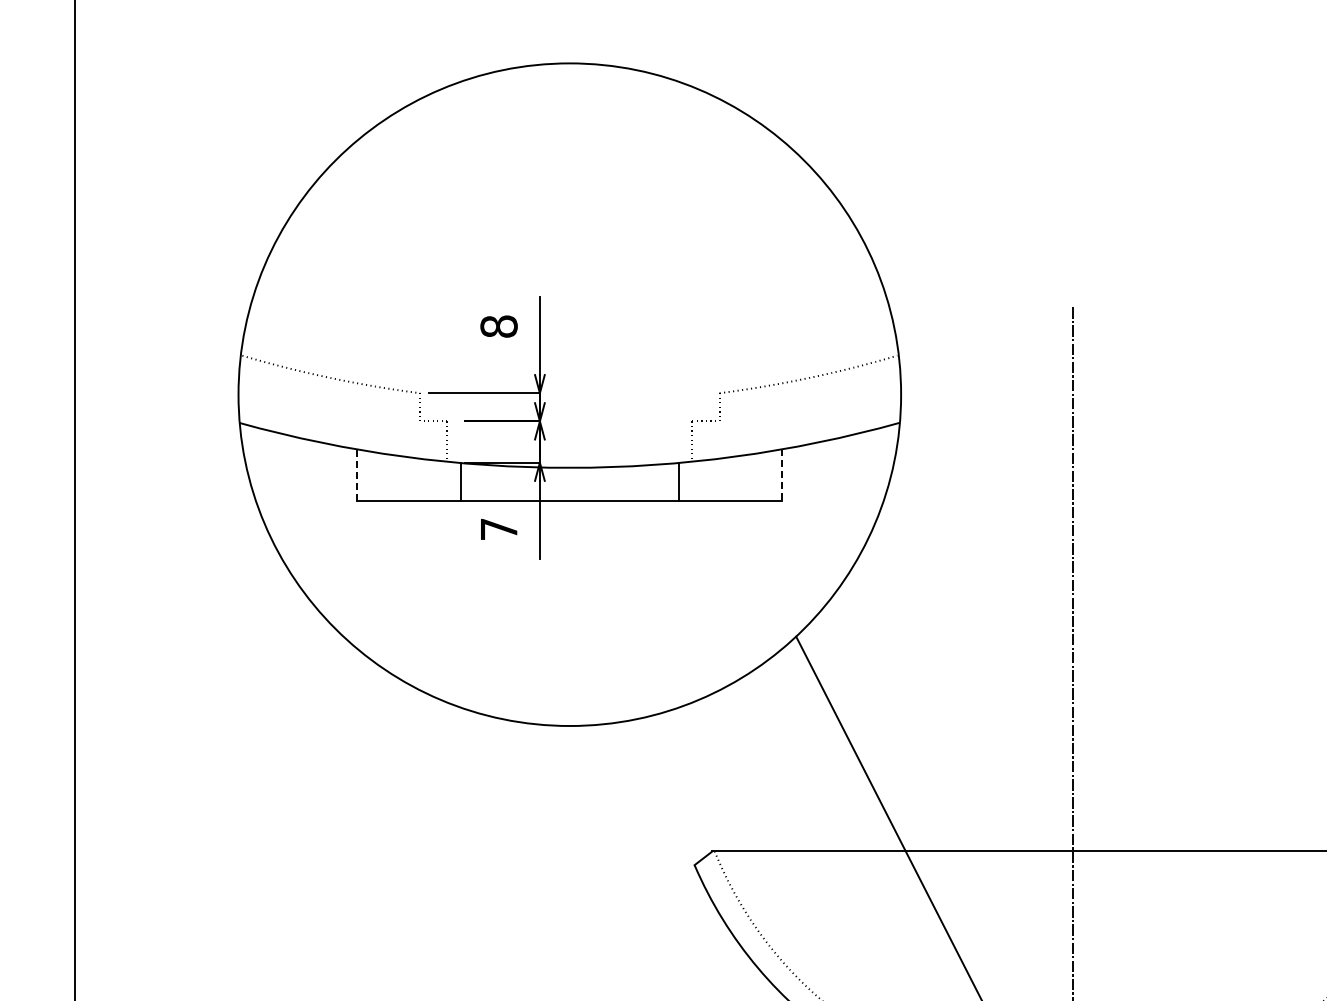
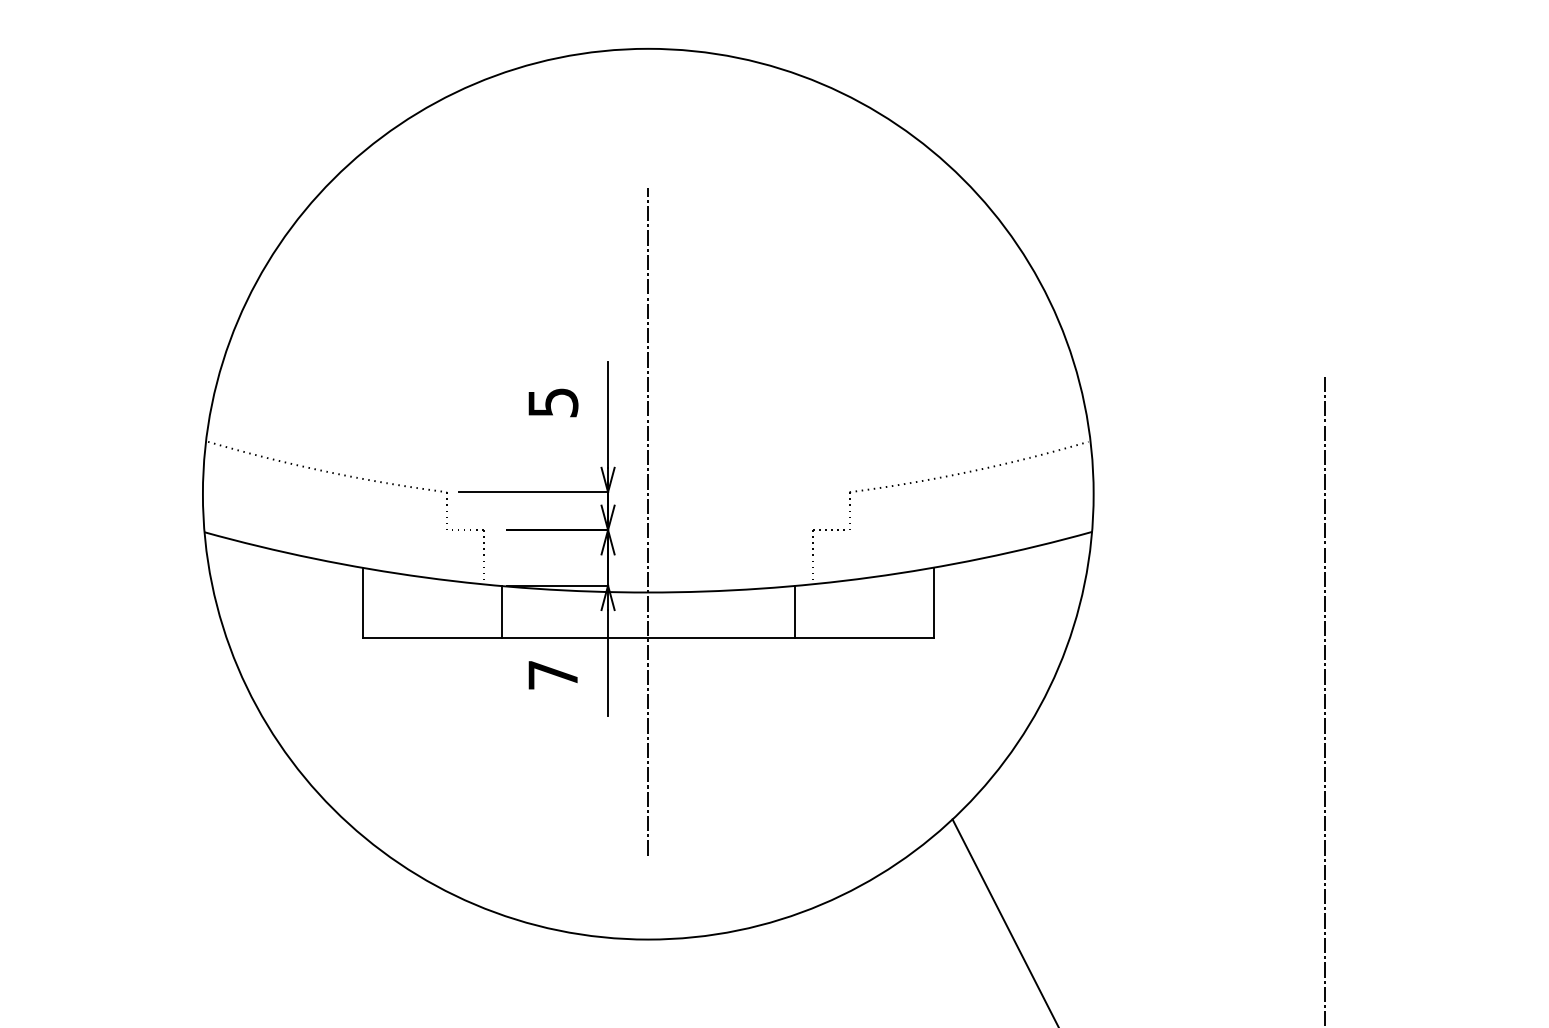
text: (498, 326) -> (552, 402), 8 -> 5
line: (569, 415) -> (647, 522), added
line: (357, 475) -> (362, 602), dashed -> solid
line: (782, 475) -> (934, 602), dashed -> solid

